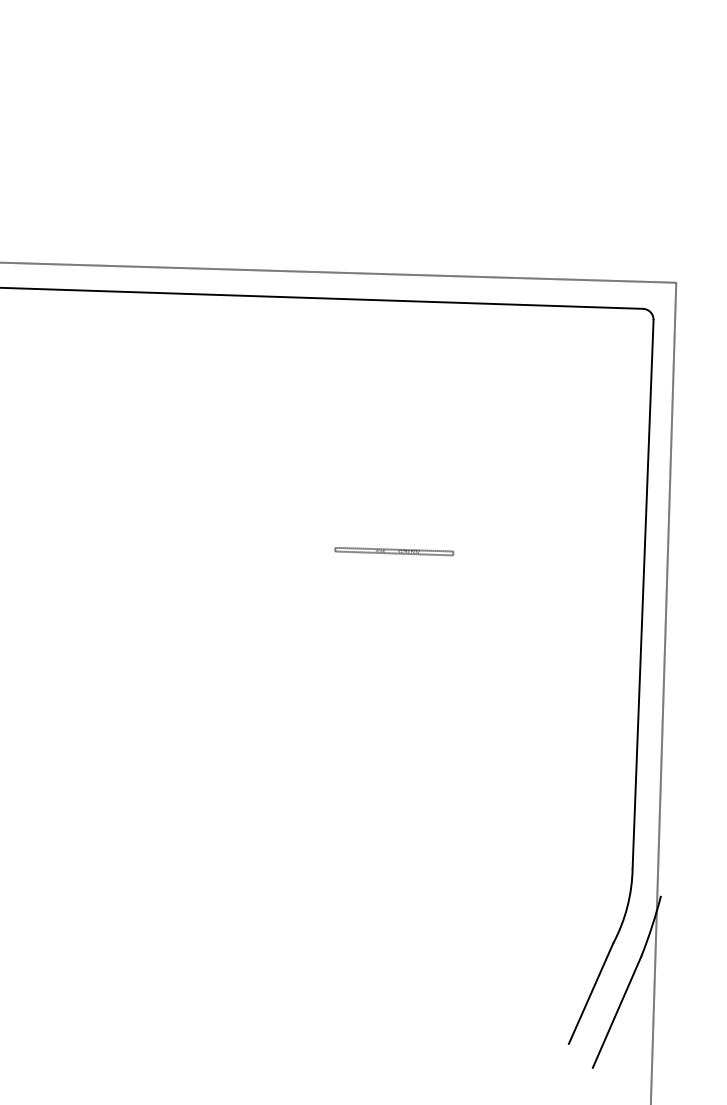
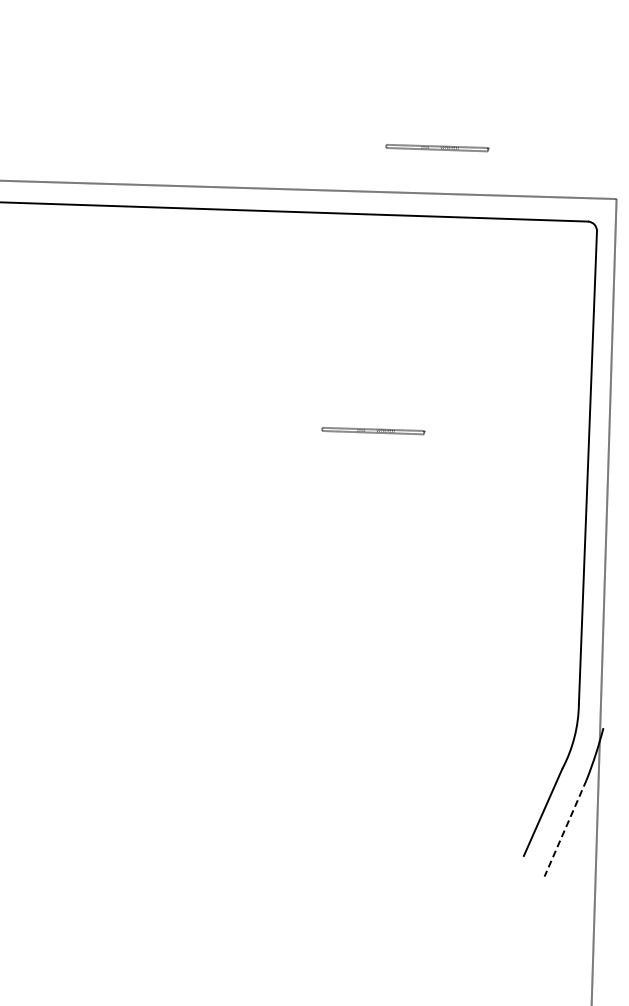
part: (468, 224) -> (437, 148), added
line: (617, 1012) -> (565, 828), solid -> dashed

